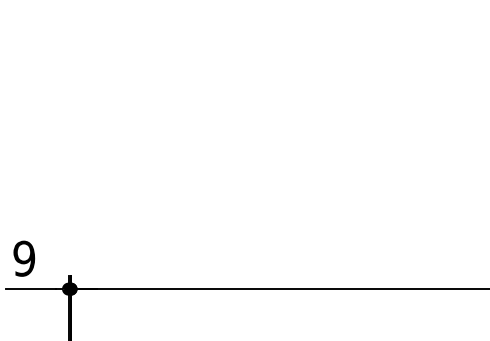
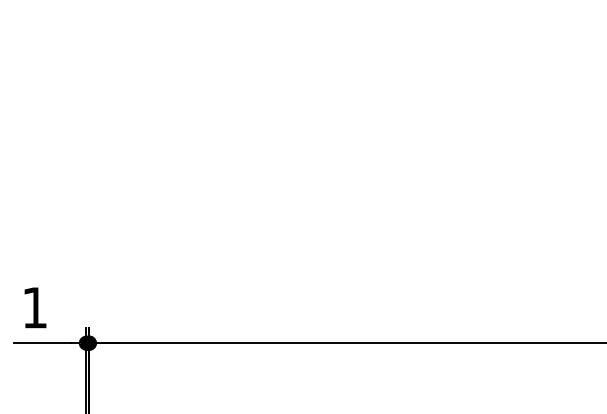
text: (23, 258) -> (34, 307), 9 -> 1

